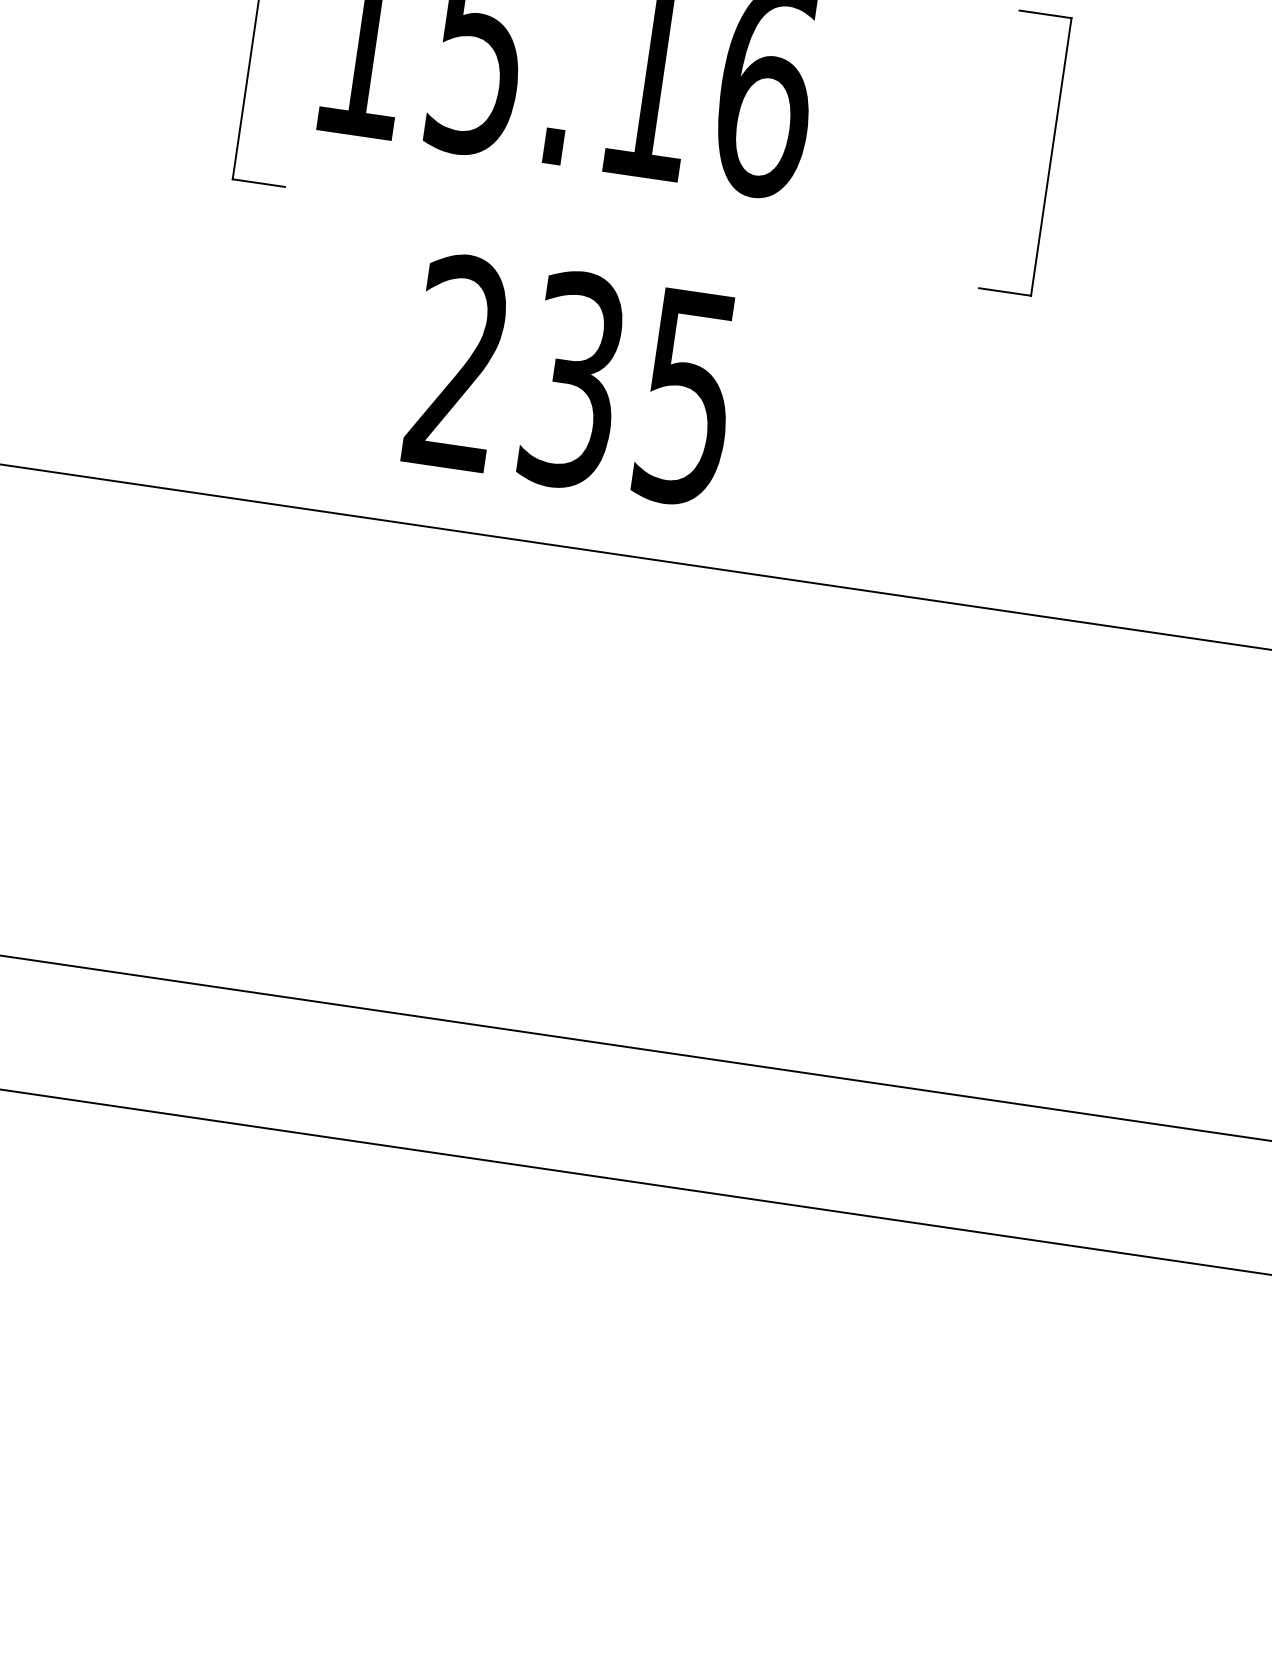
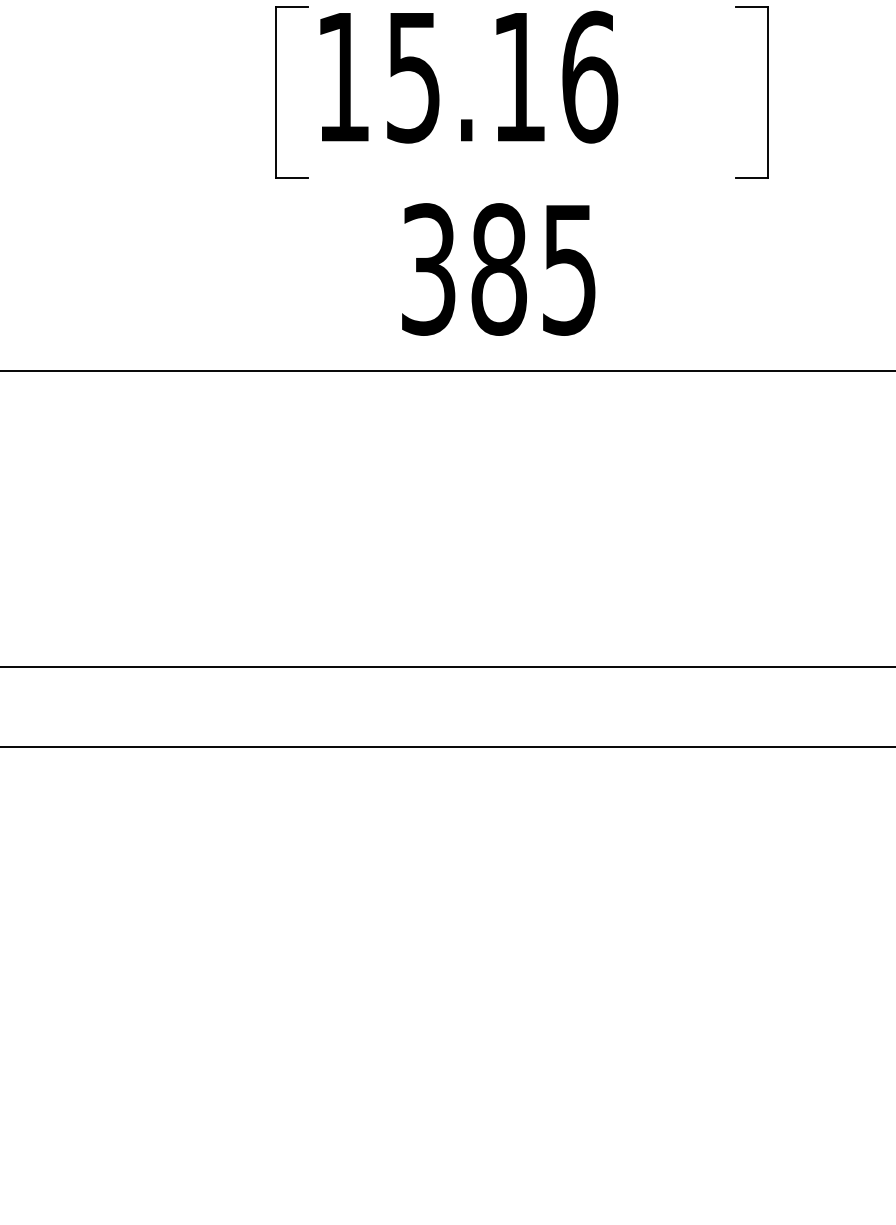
text: (515, 371) -> (463, 269), 235 -> 385

